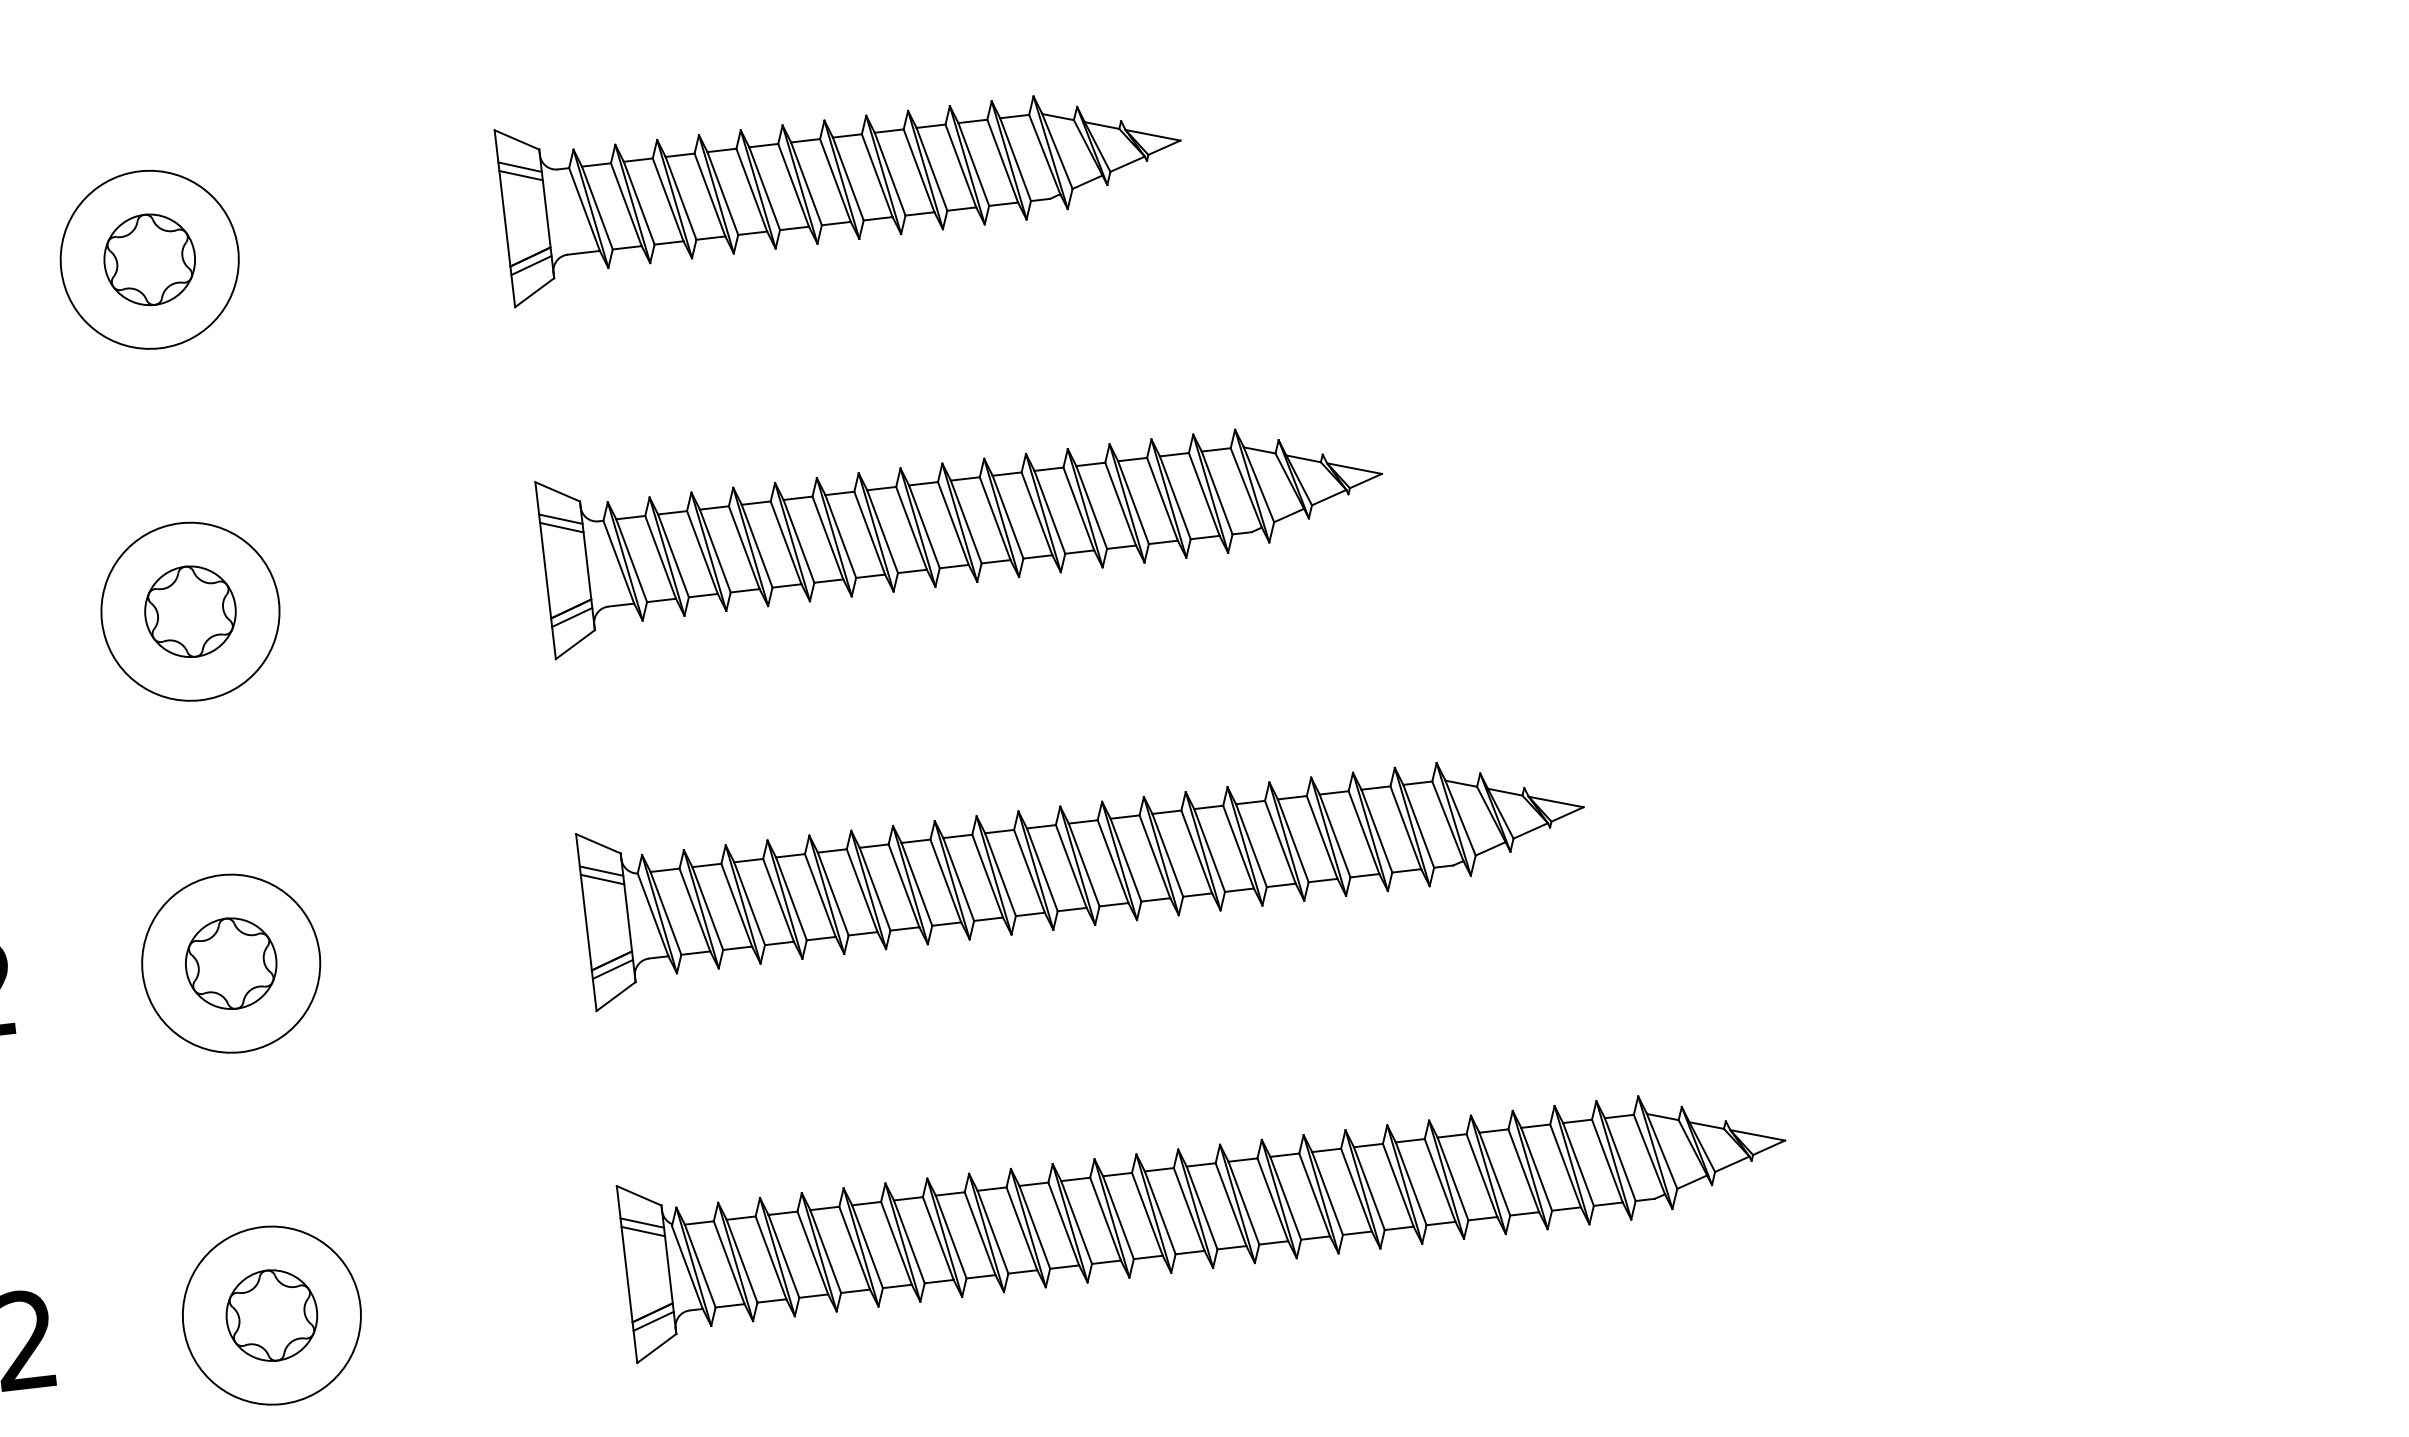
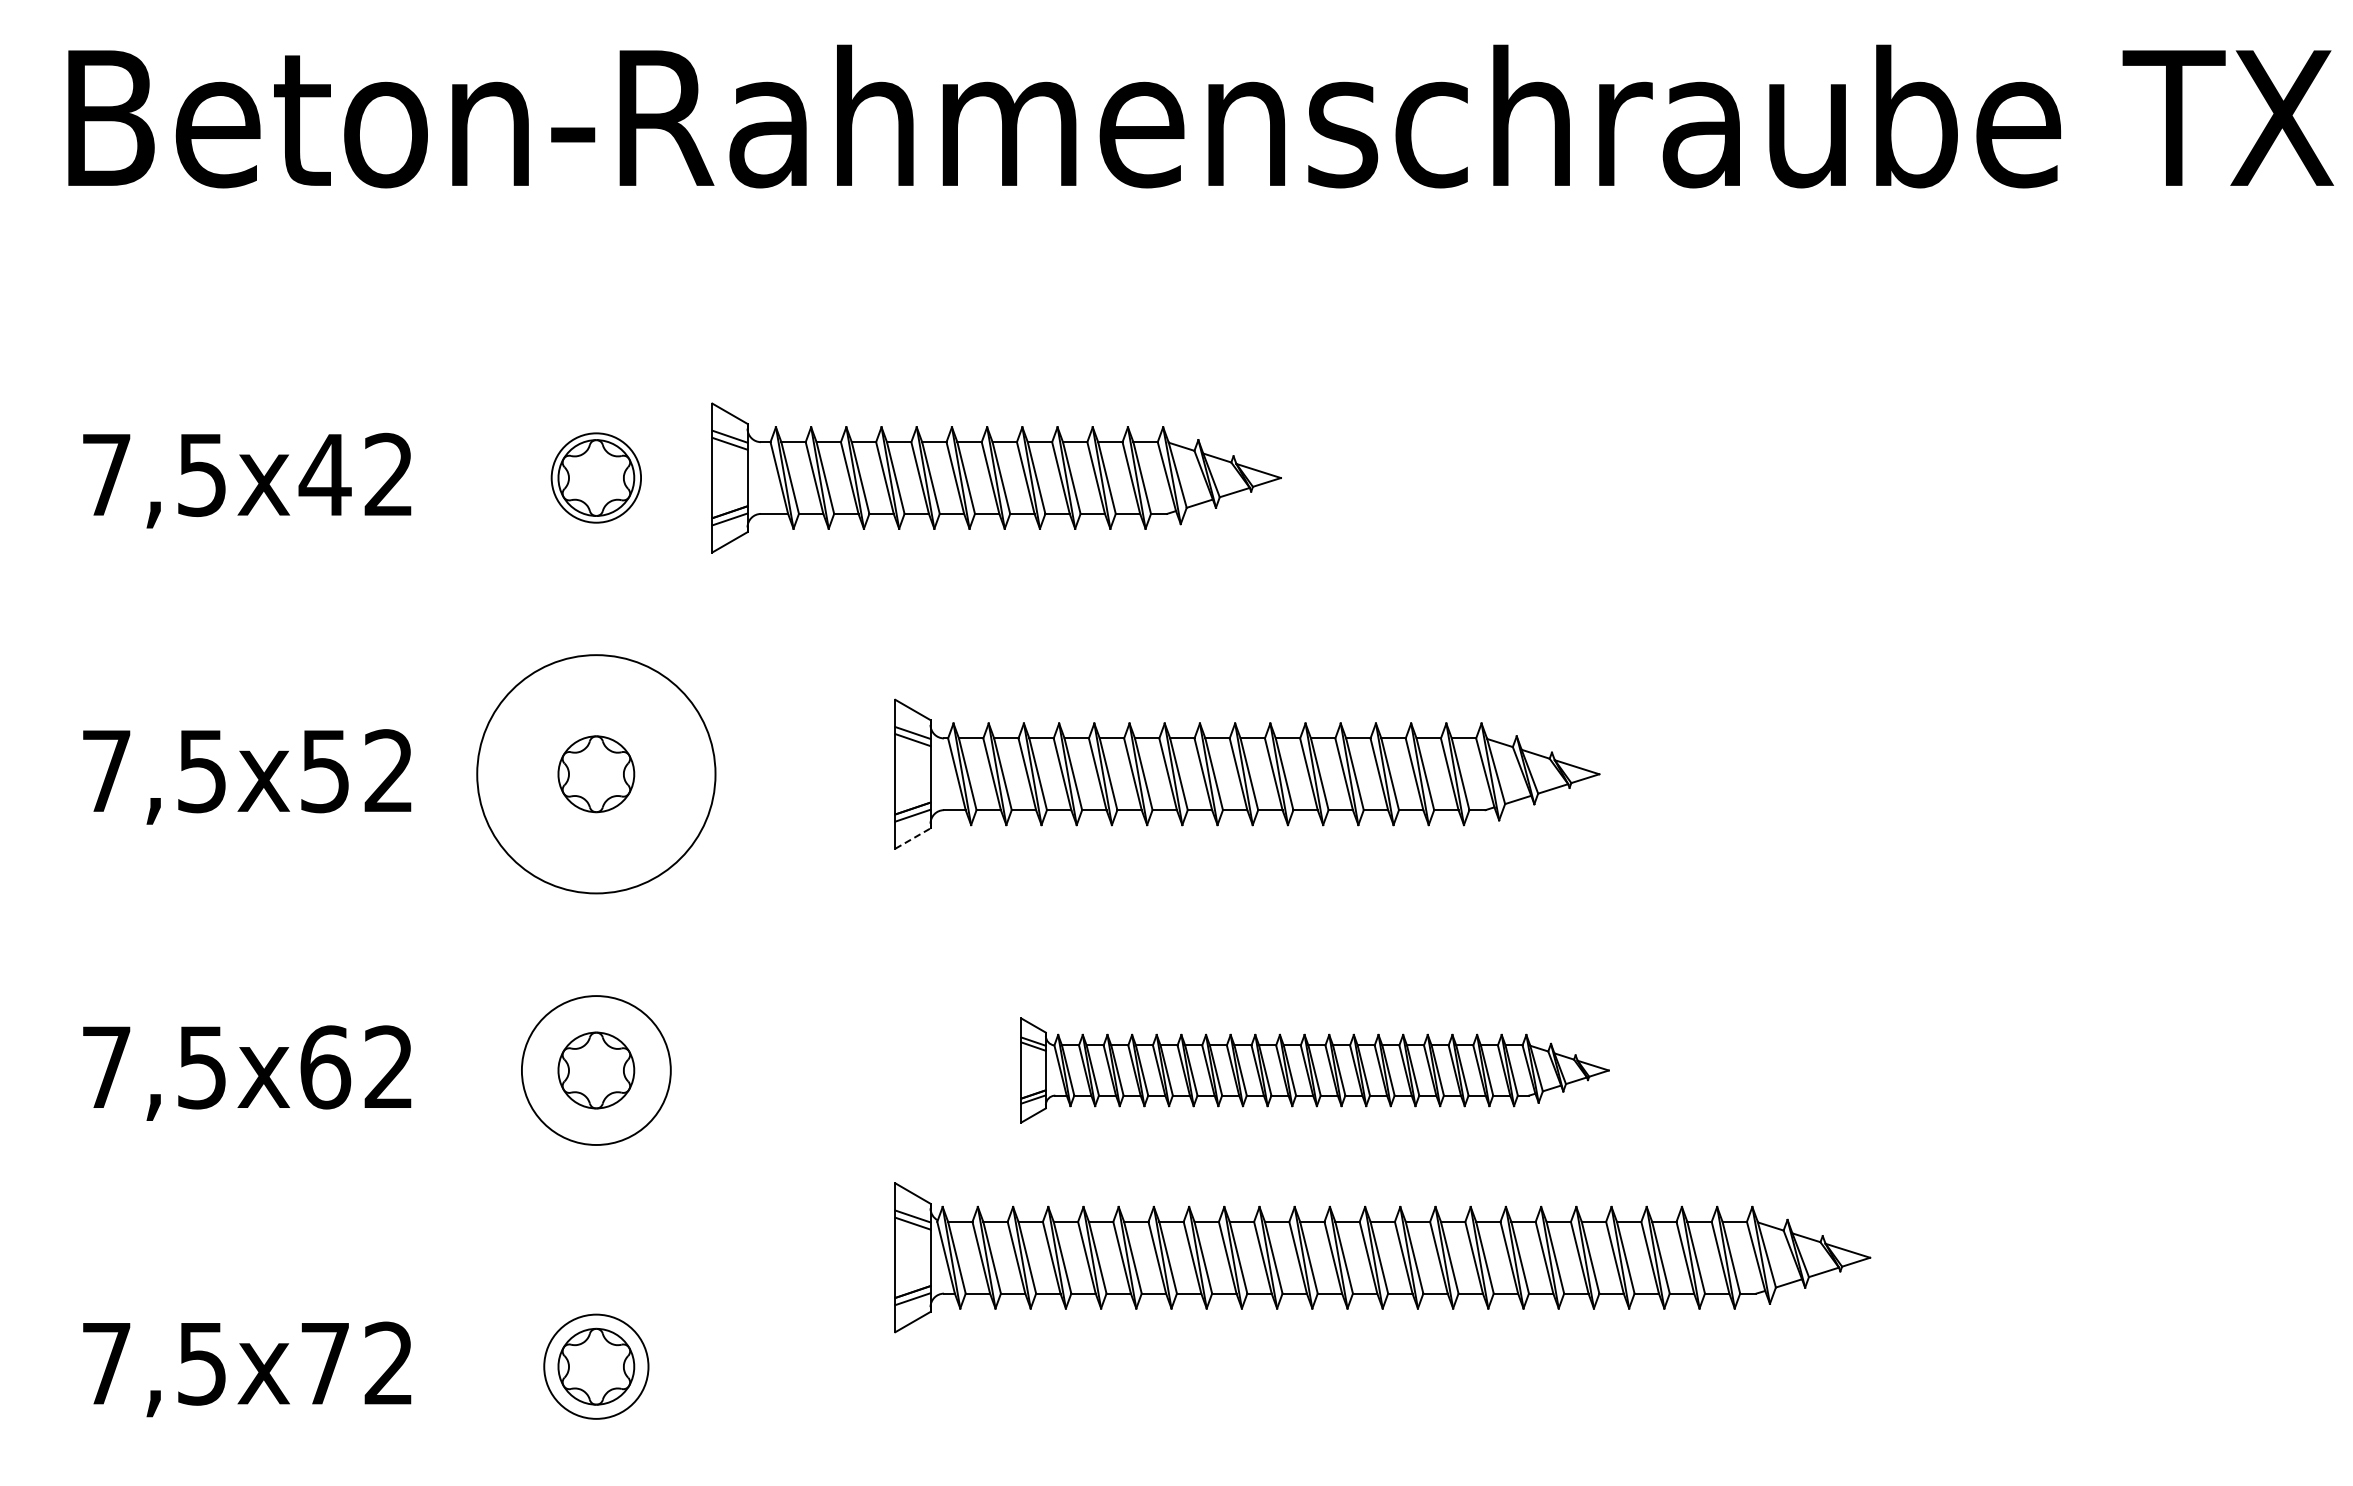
part: (842, 179) -> (996, 477), moved
circle: (148, 259) -> (595, 477), size x0.6
circle: (189, 610) -> (595, 773), size x1.6
line: (576, 644) -> (913, 838), solid -> dashed
part: (1084, 864) -> (1314, 1070), size x0.7
part: (1205, 1207) -> (1382, 1257), moved
circle: (270, 1315) -> (595, 1366), size x0.7

